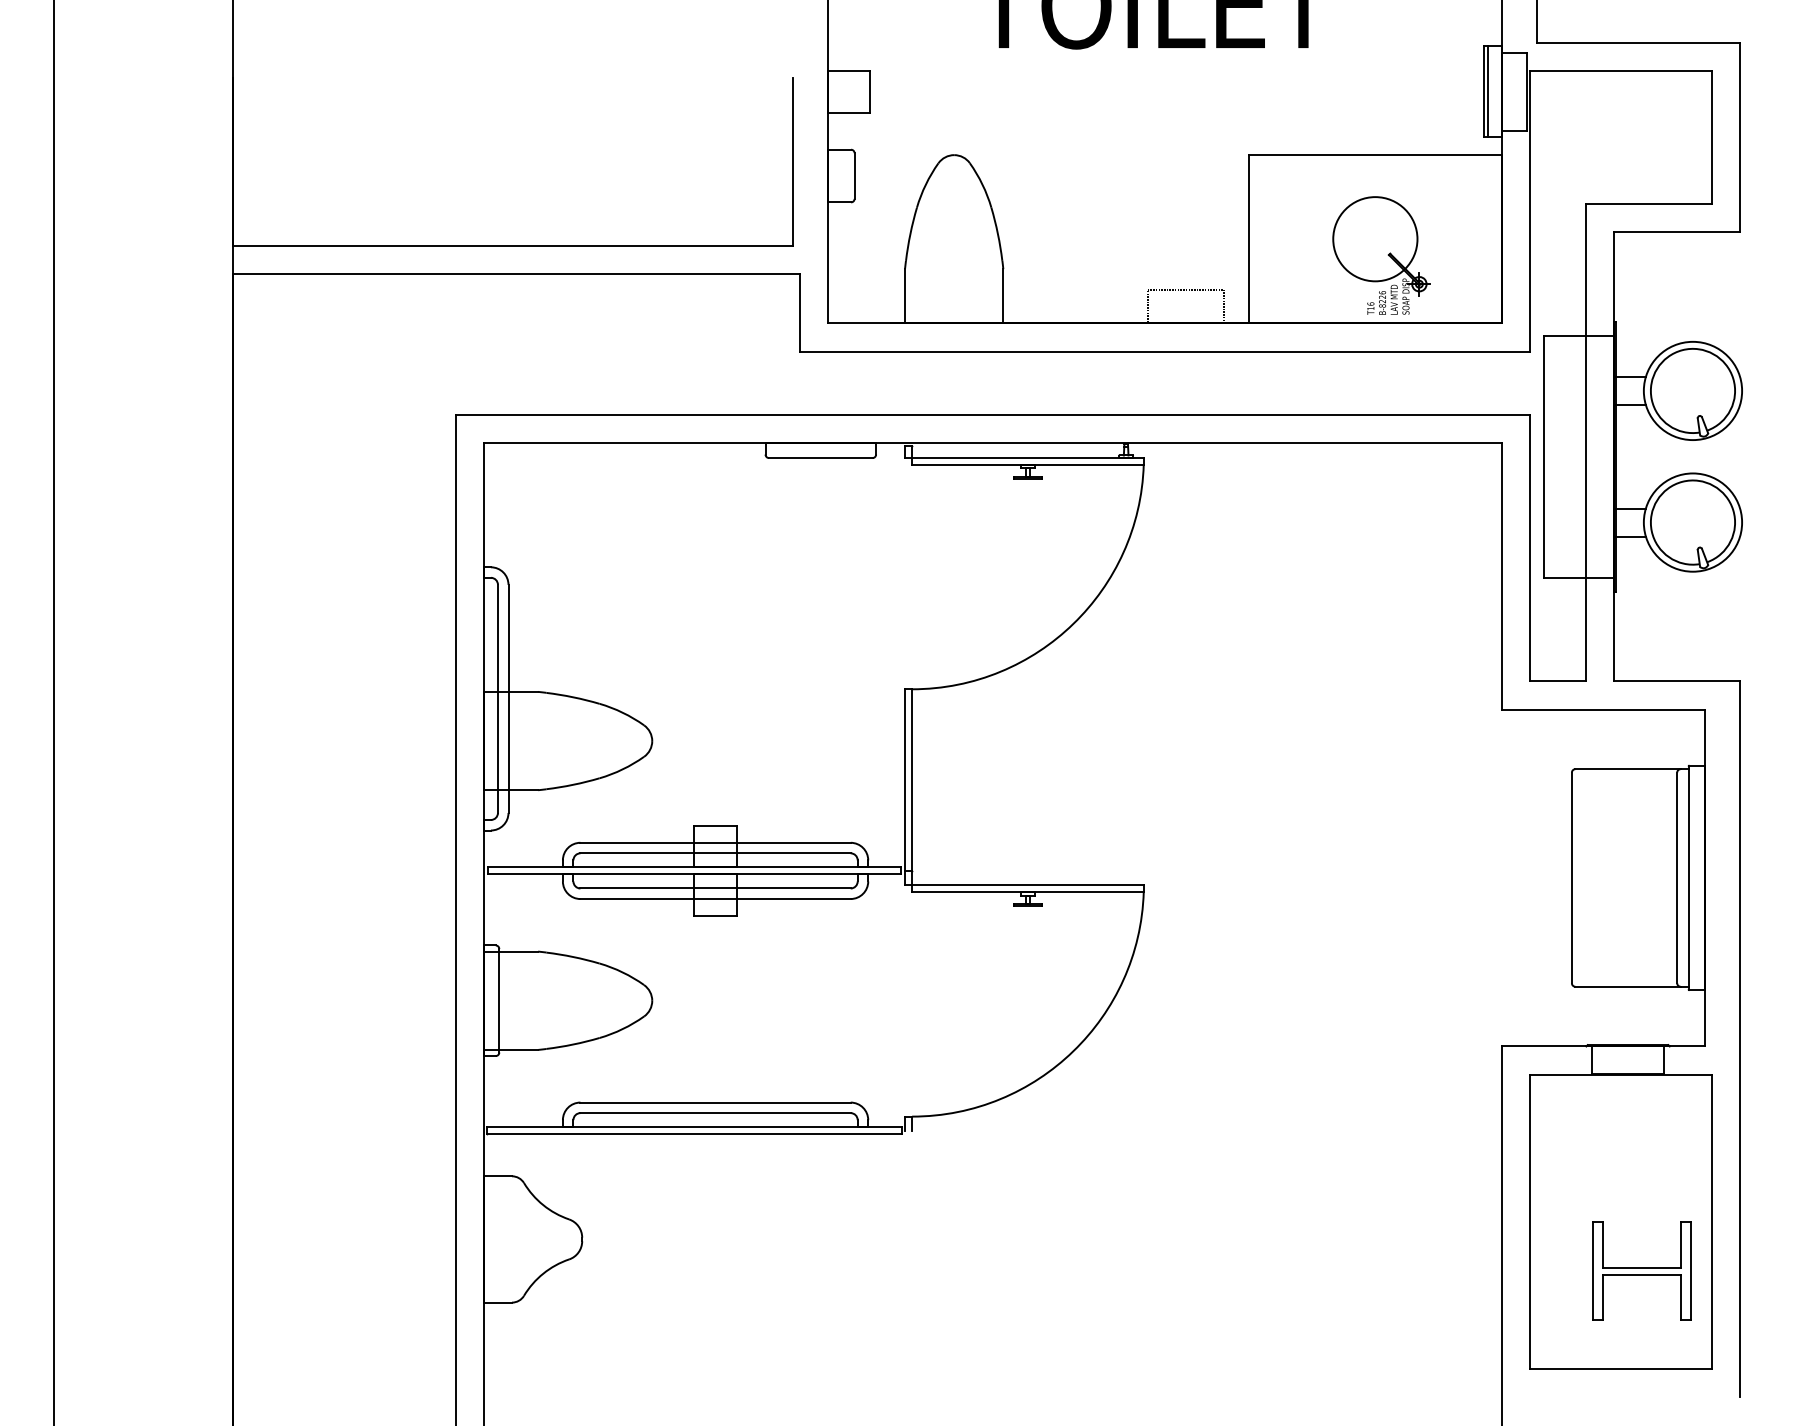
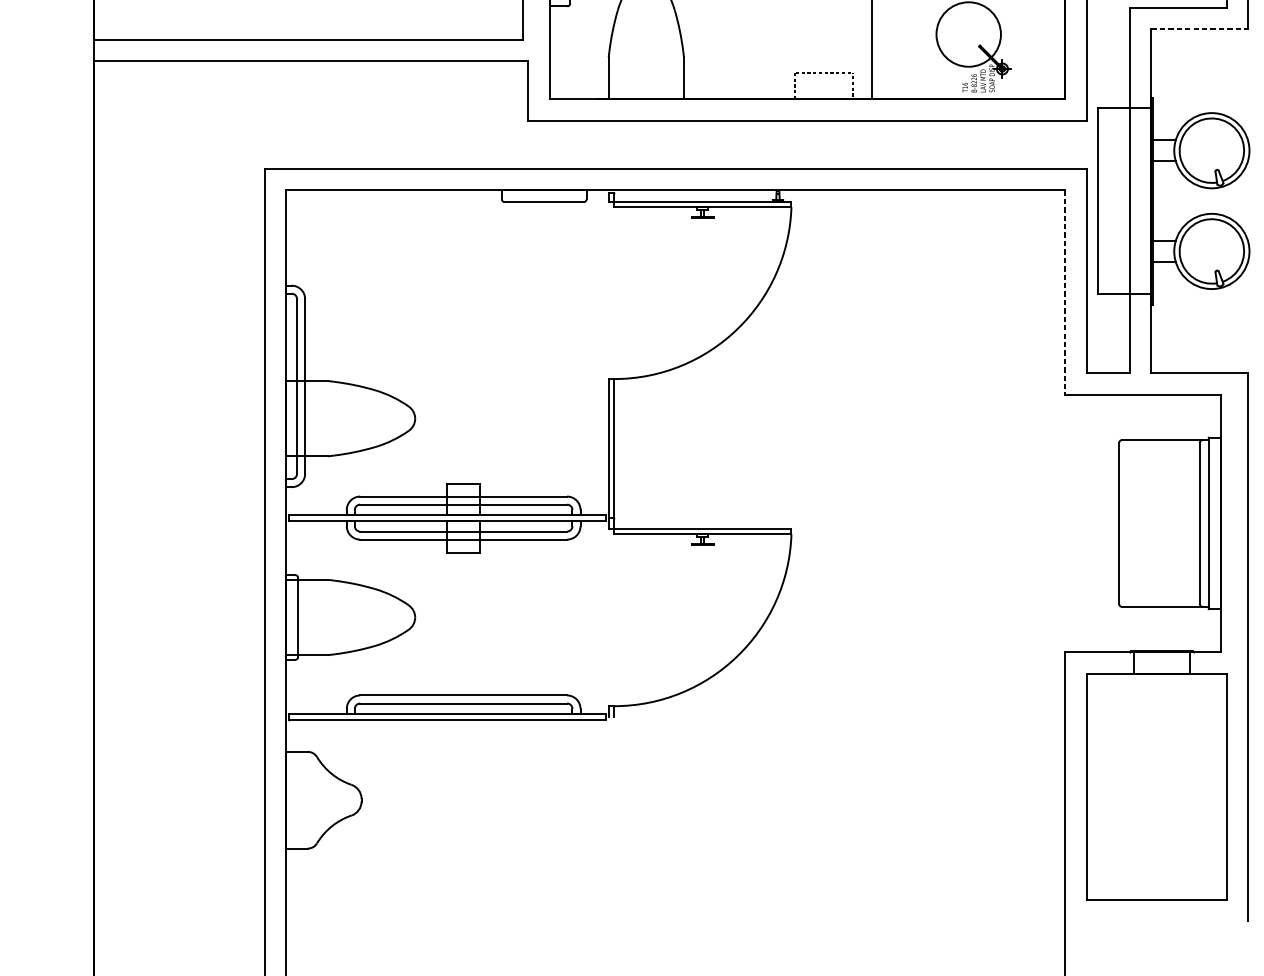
line: (1677, 232) -> (1200, 29), solid -> dashed
line: (1501, 576) -> (1065, 292), solid -> dashed
part: (1641, 1270) -> (1172, 823), removed

